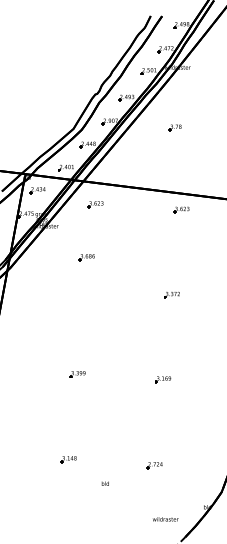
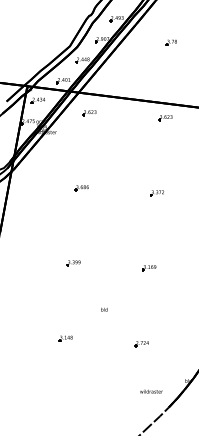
part: (174, 127) -> (170, 42), moved
part: (86, 257) -> (81, 188), moved
text: (104, 483) -> (103, 309), moved

